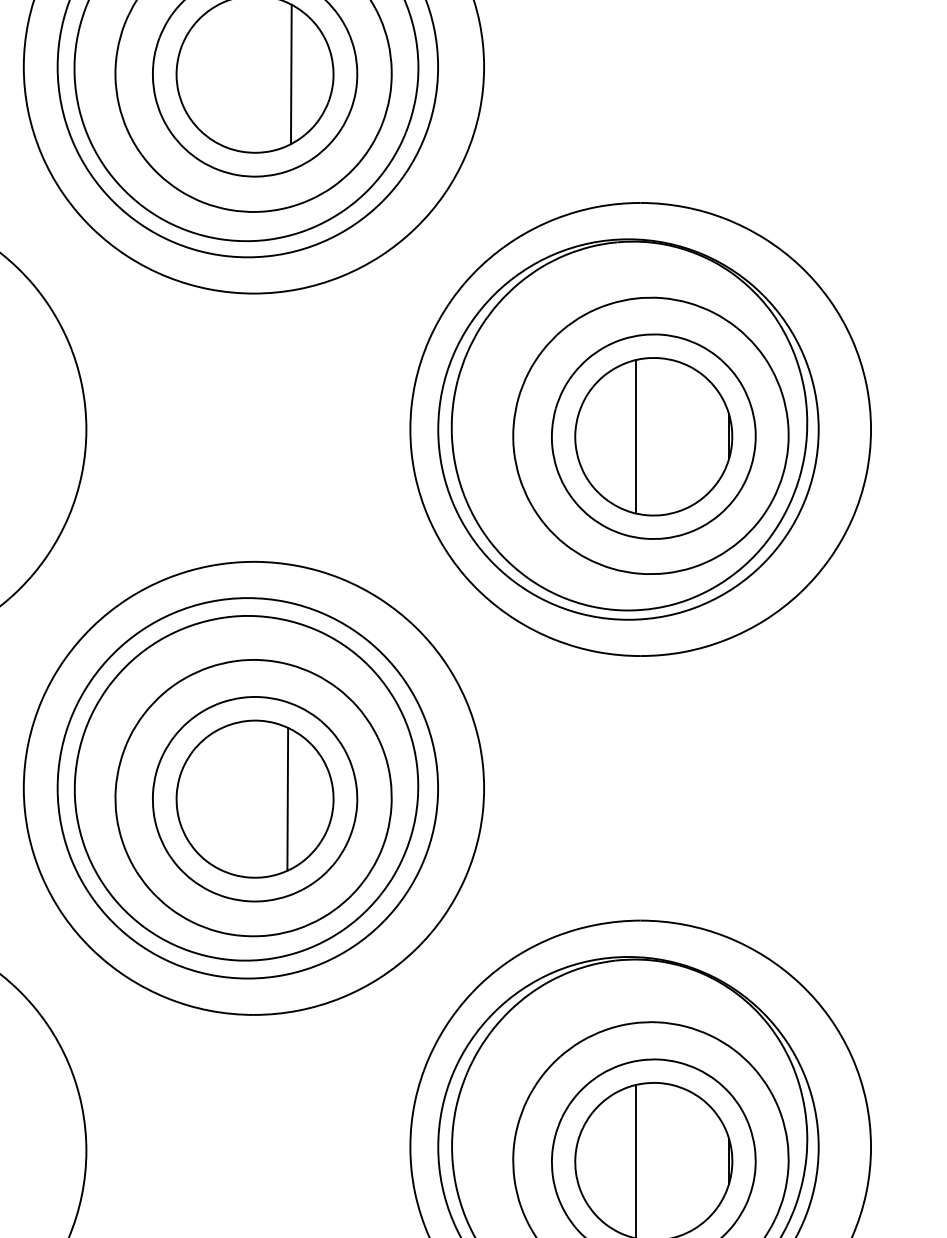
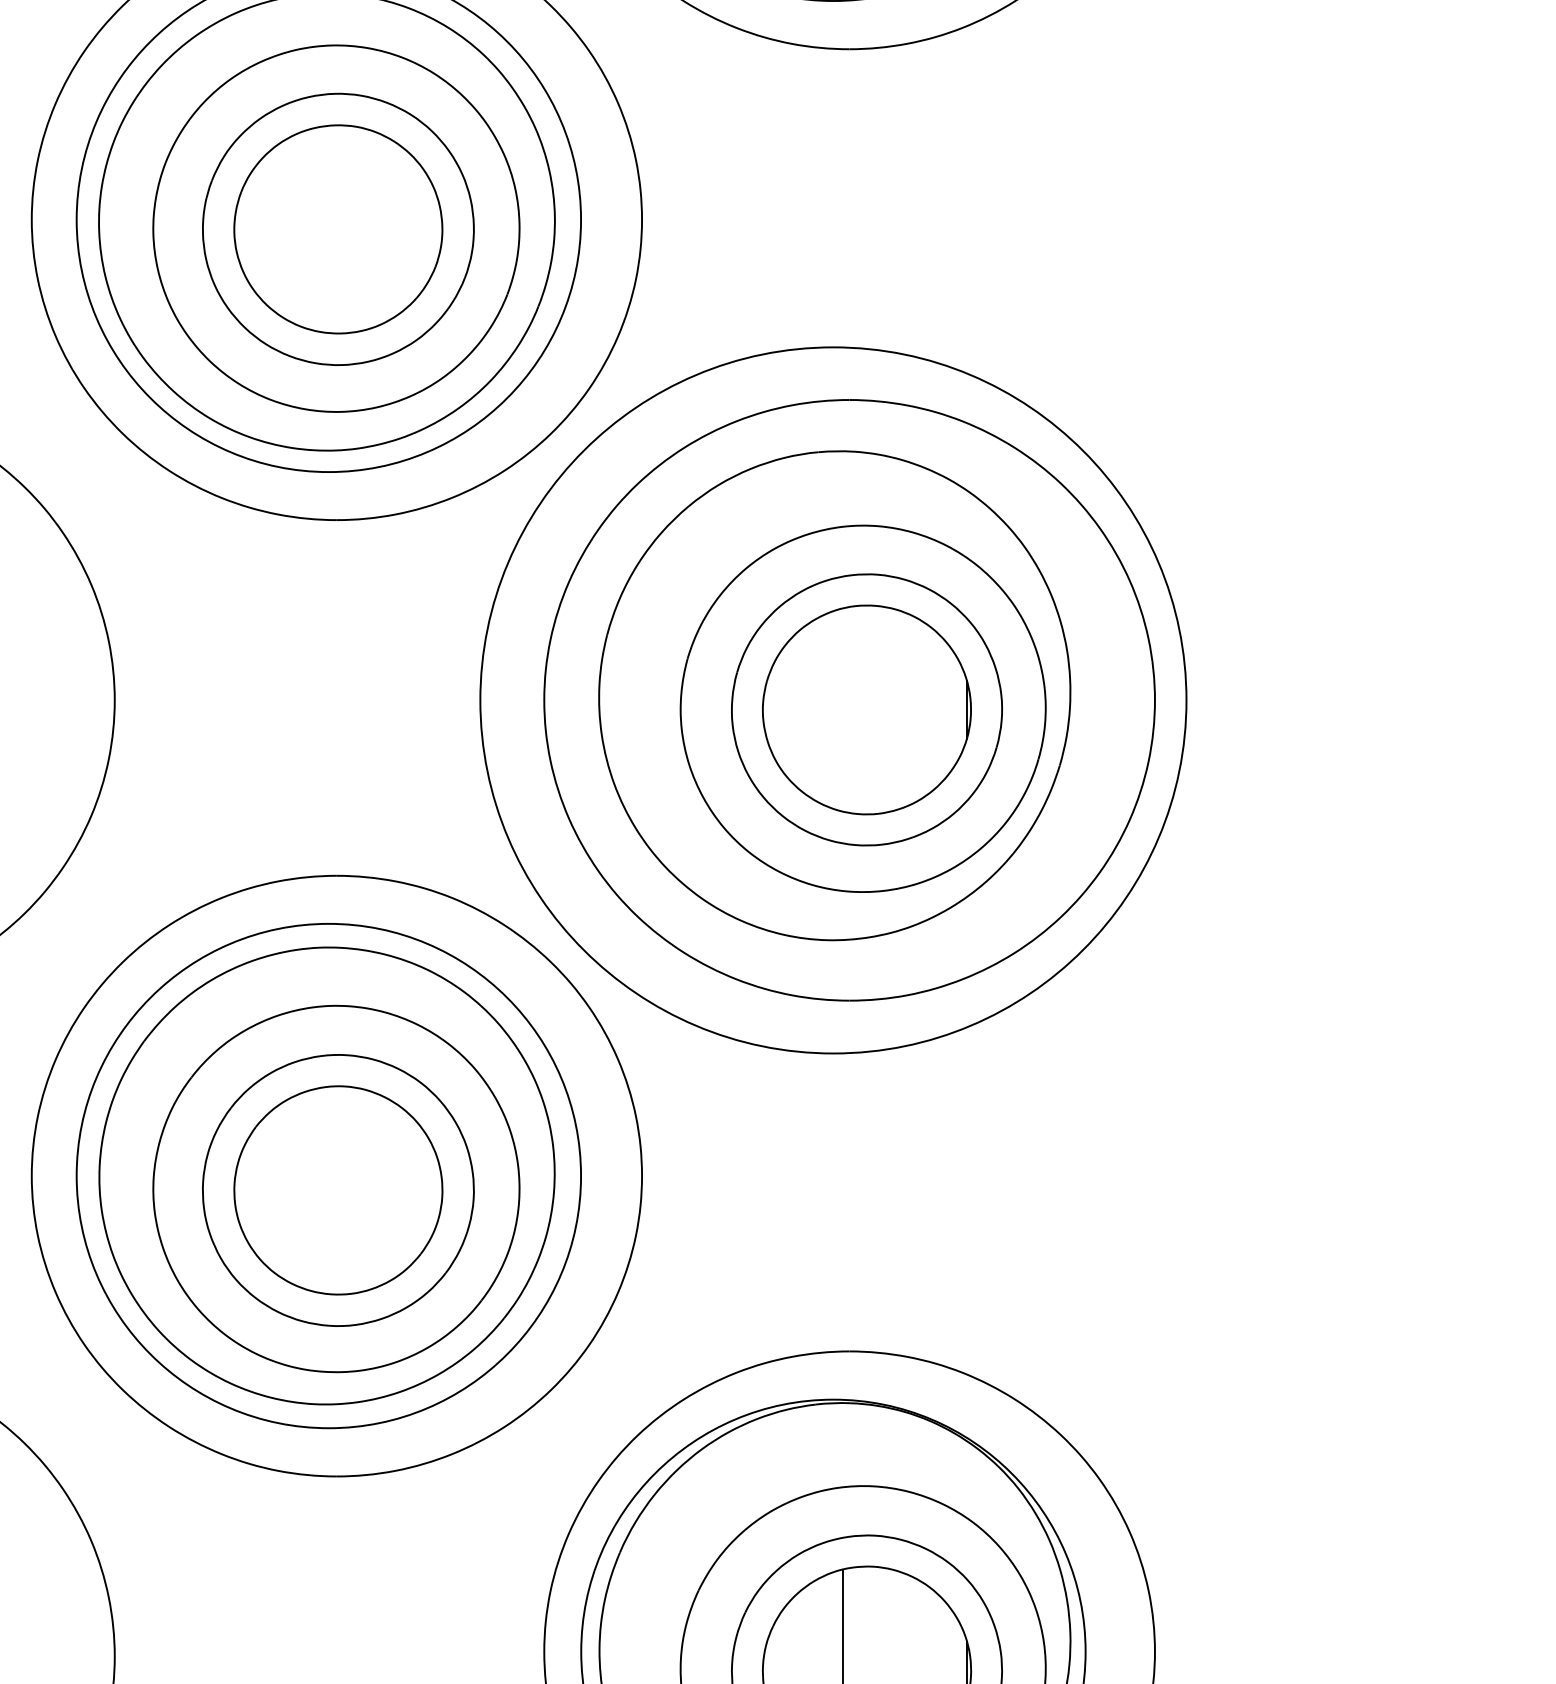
line: (291, 74) -> (386, 229), removed
circle: (628, 429) -> (833, 700), size x1.4
line: (635, 436) -> (842, 709), removed
line: (287, 799) -> (381, 1190), removed

